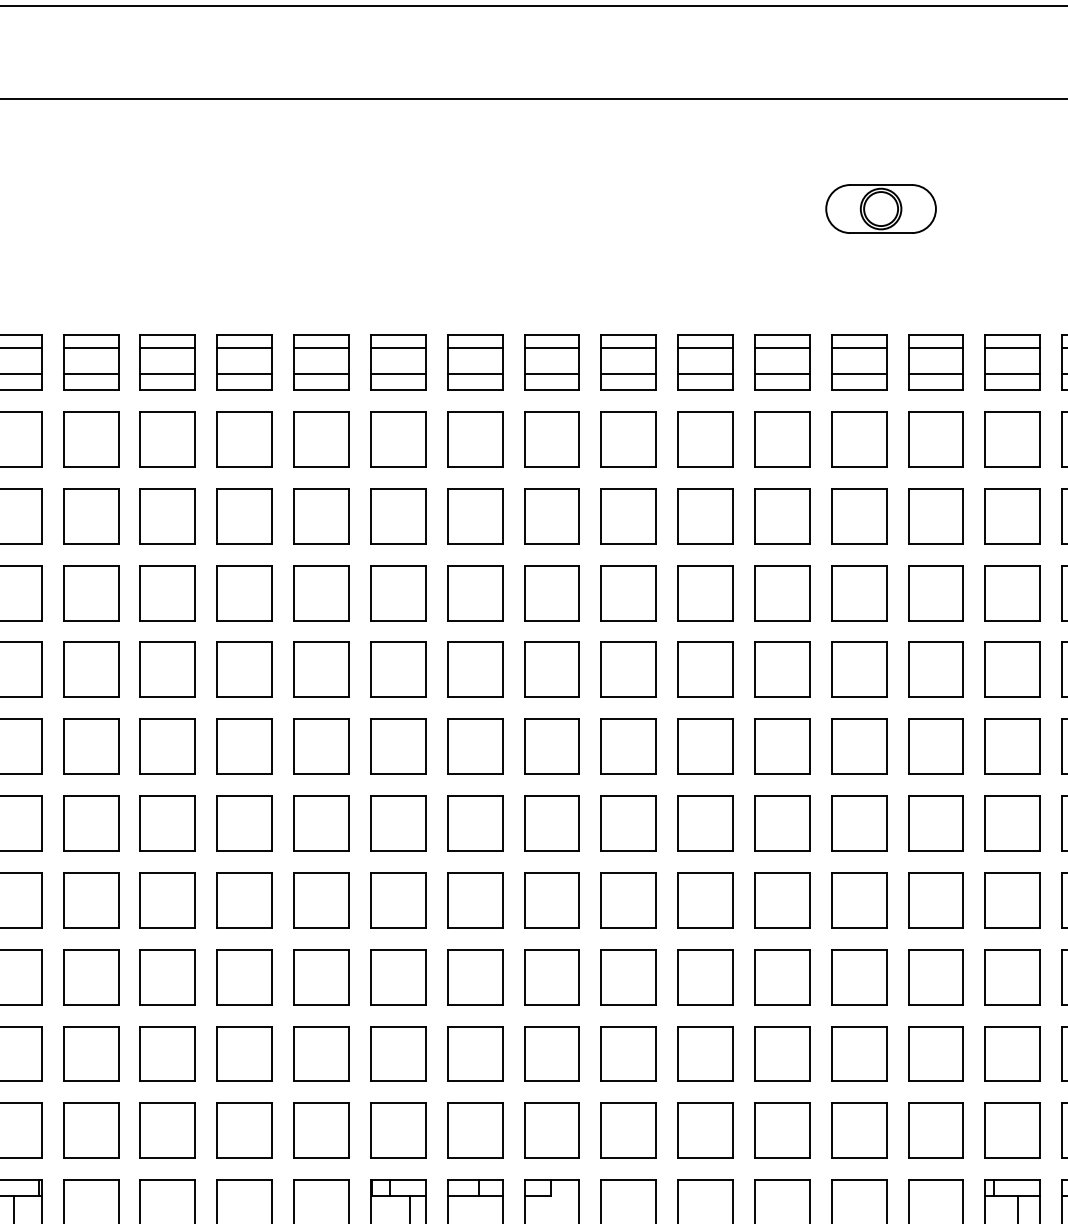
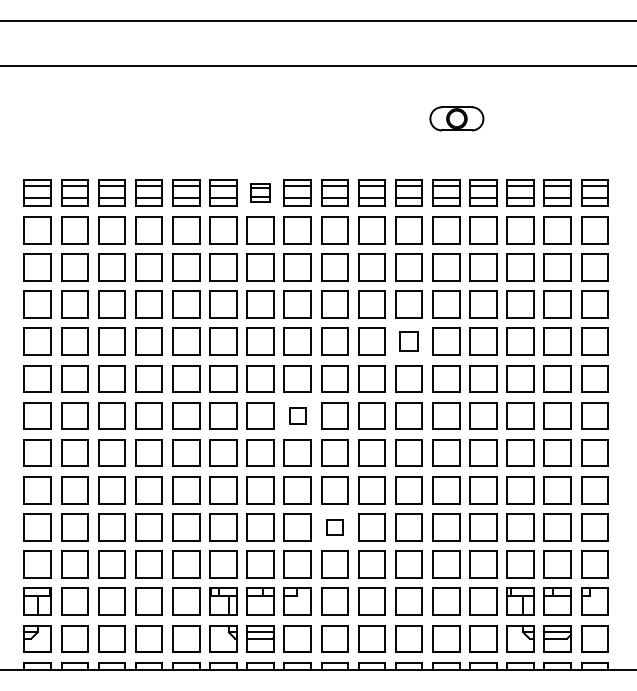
part: (474, 361) -> (260, 192), size x0.7
part: (780, 669) -> (408, 341), size x0.7
part: (551, 822) -> (297, 415), size x0.6
part: (627, 1054) -> (334, 527), size x0.6

